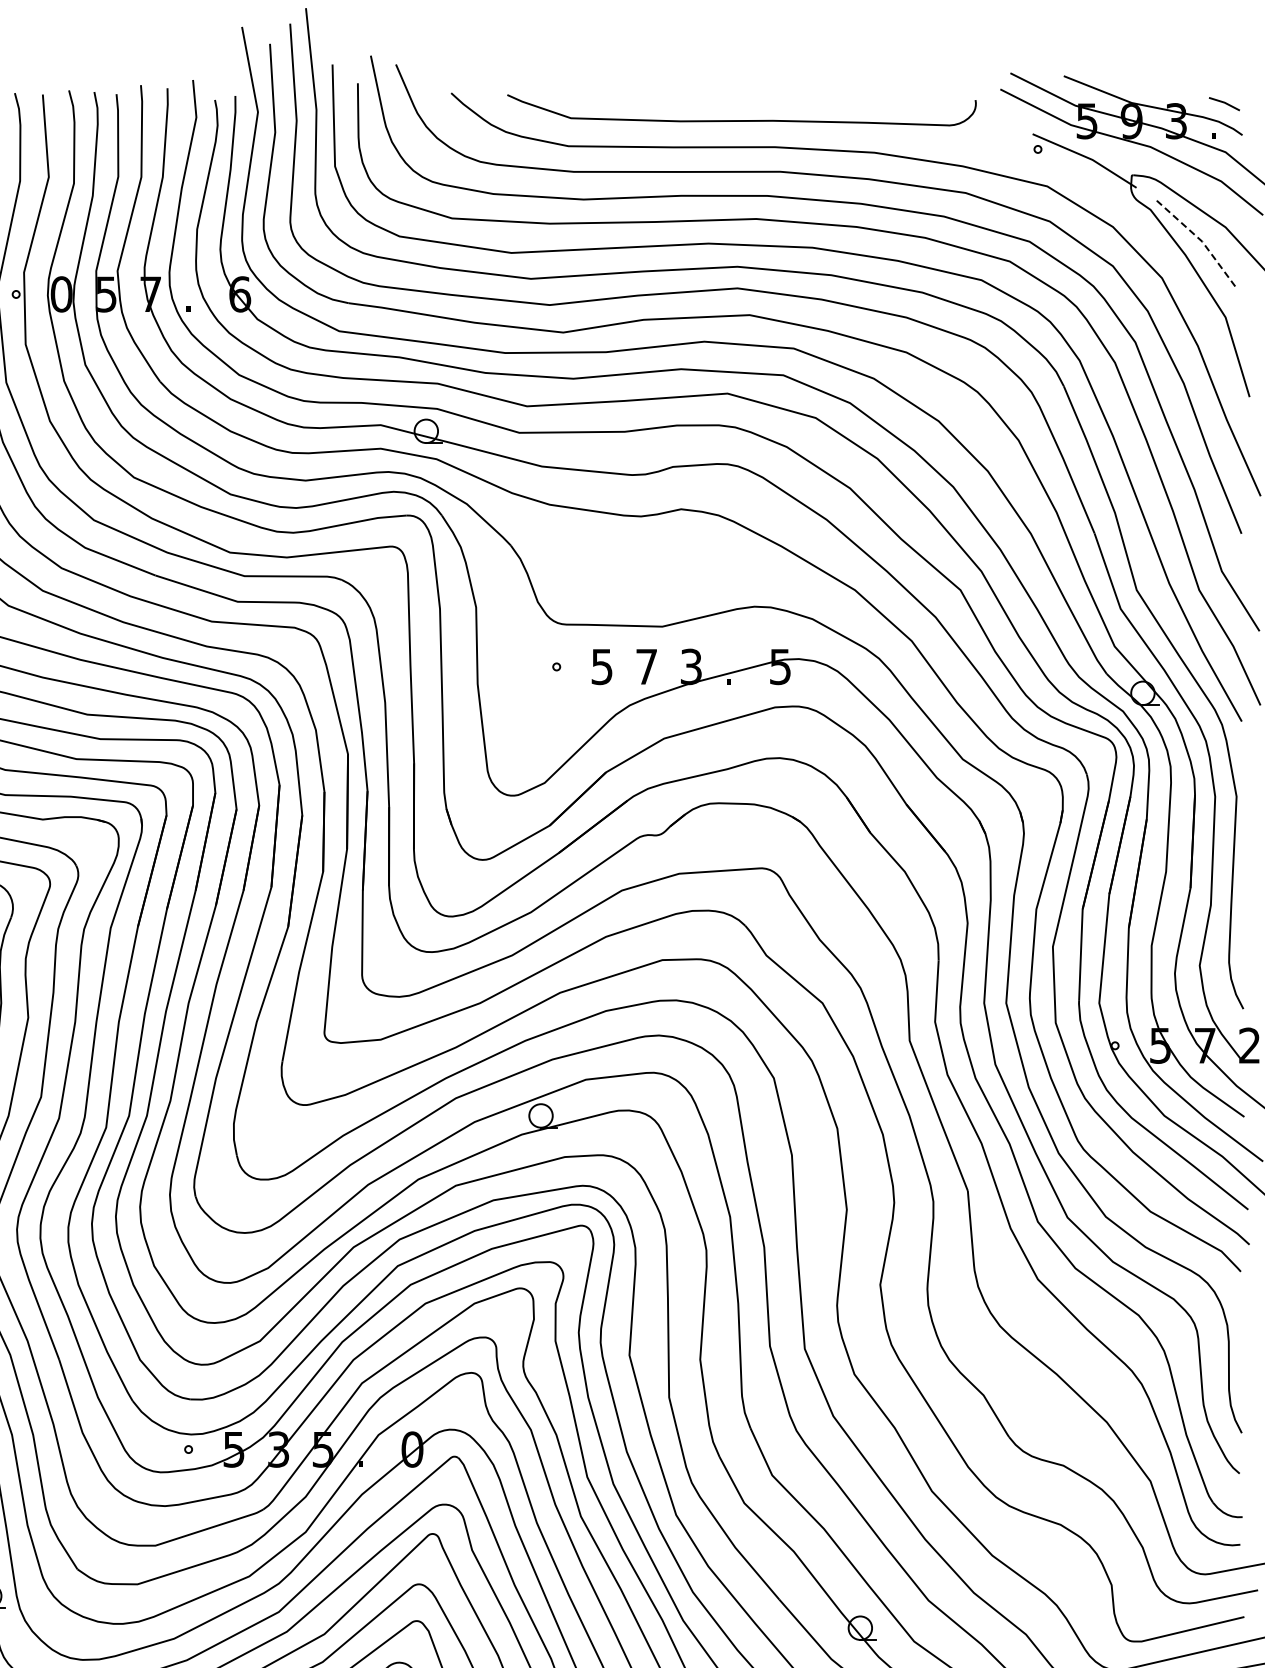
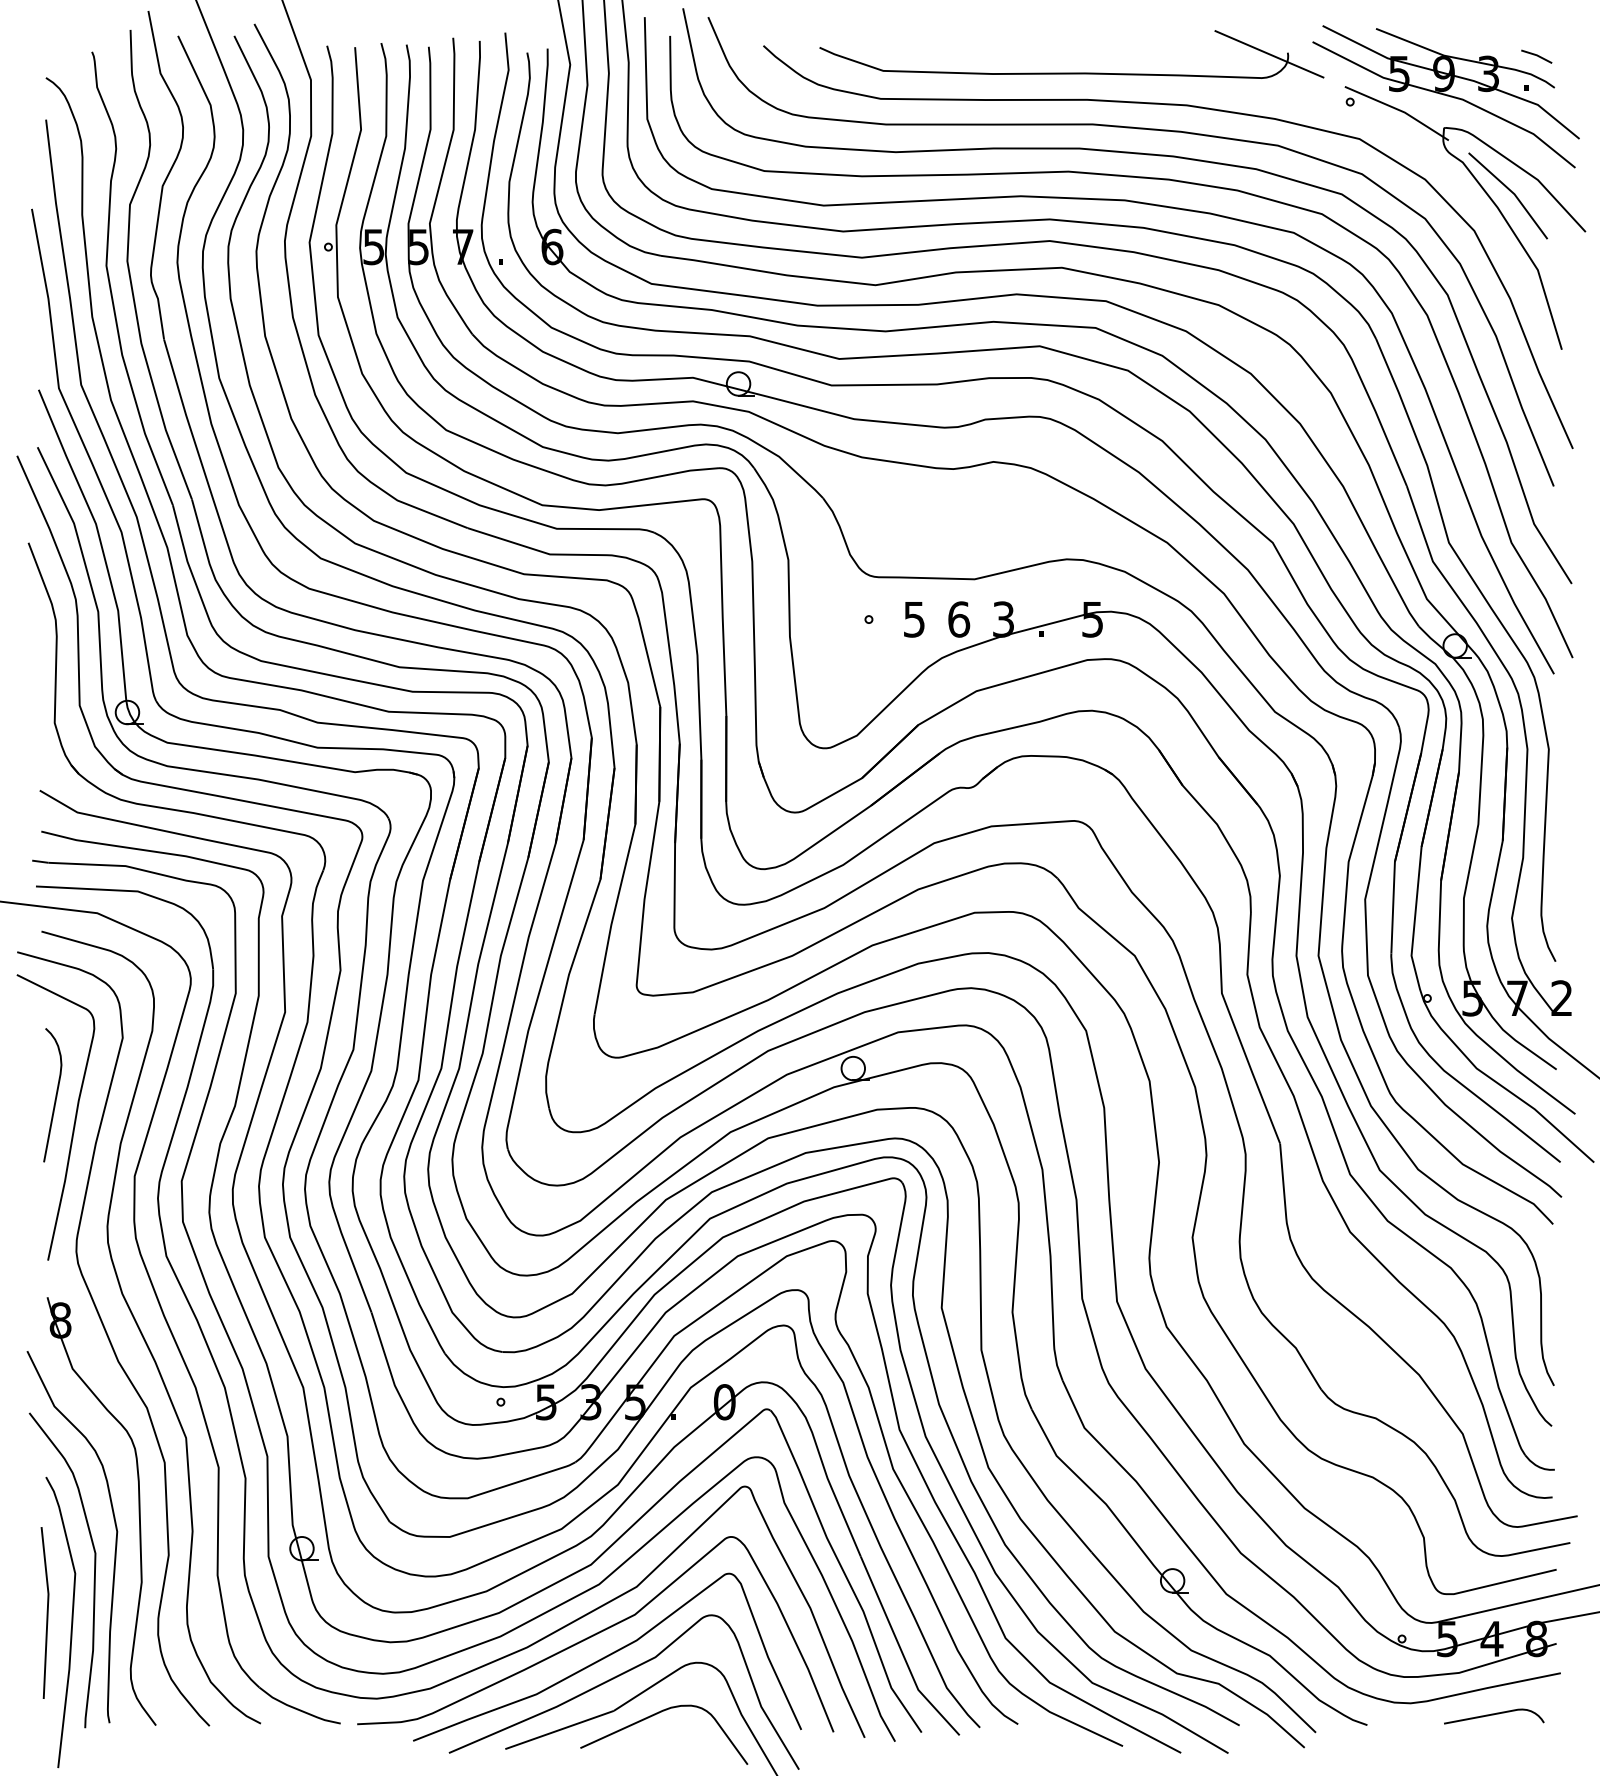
line: (957, 101) -> (1269, 54), added
line: (1199, 238) -> (1511, 191), dashed -> solid
text: (61, 293) -> (373, 246), 0 -> 5
text: (647, 666) -> (959, 619), 7 -> 6

